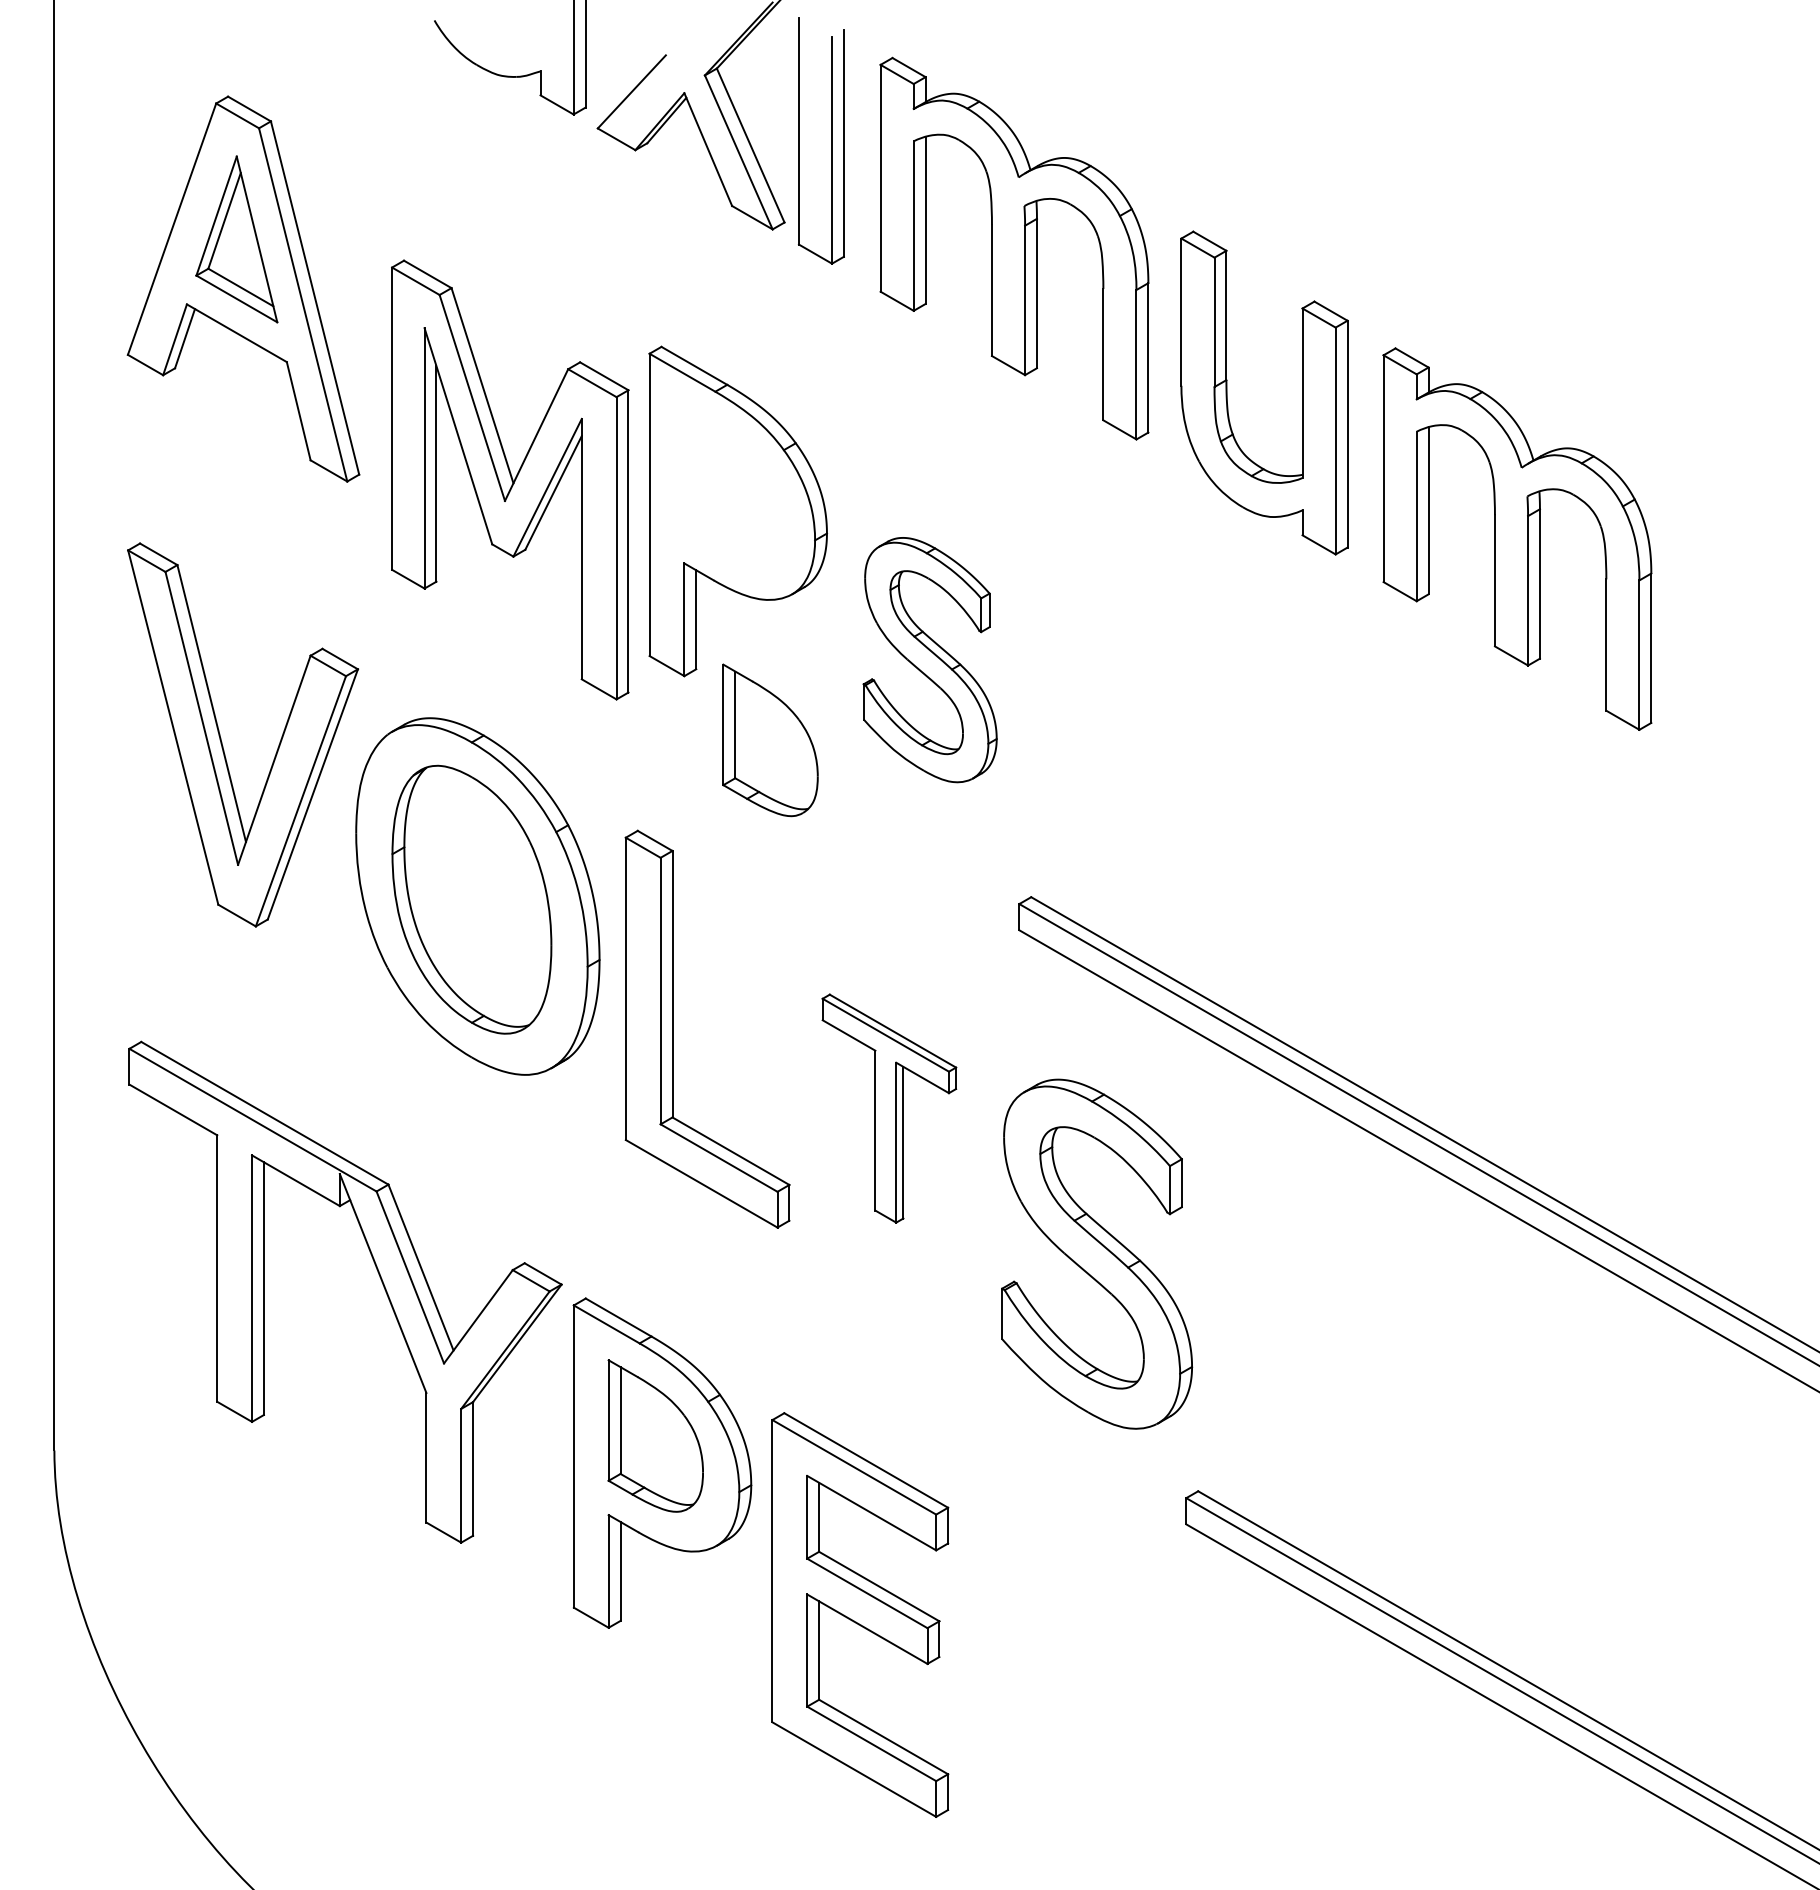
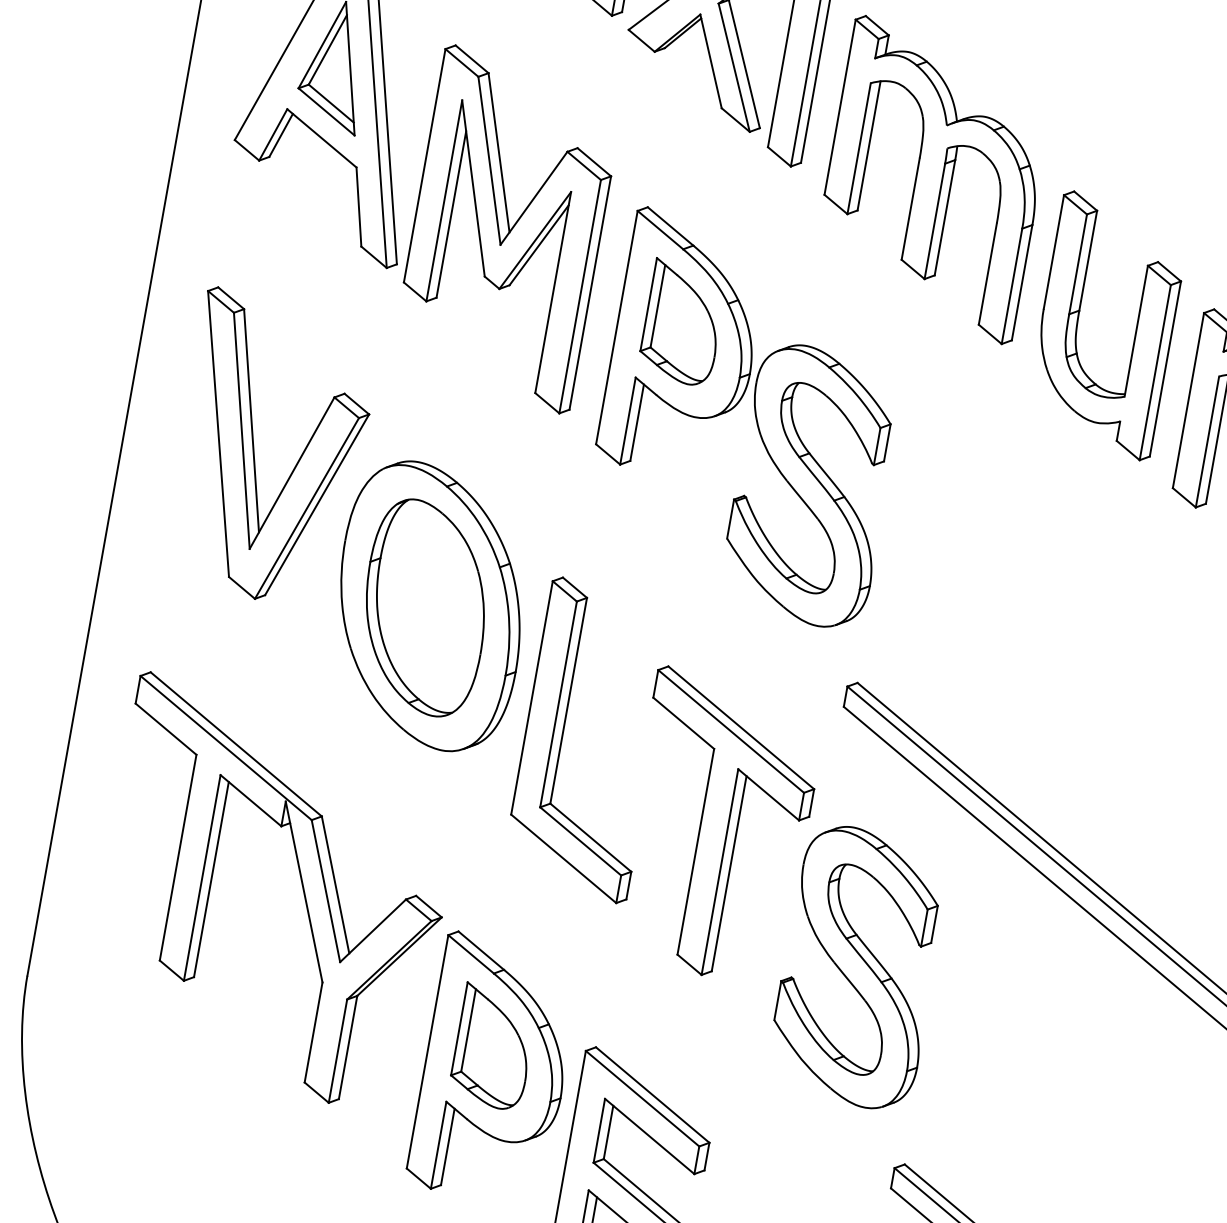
part: (510, 479) -> (507, 229), moved
part: (930, 659) -> (812, 485), size x1.43
part: (770, 740) -> (682, 323), moved
part: (889, 1108) -> (719, 826), size x1.67

